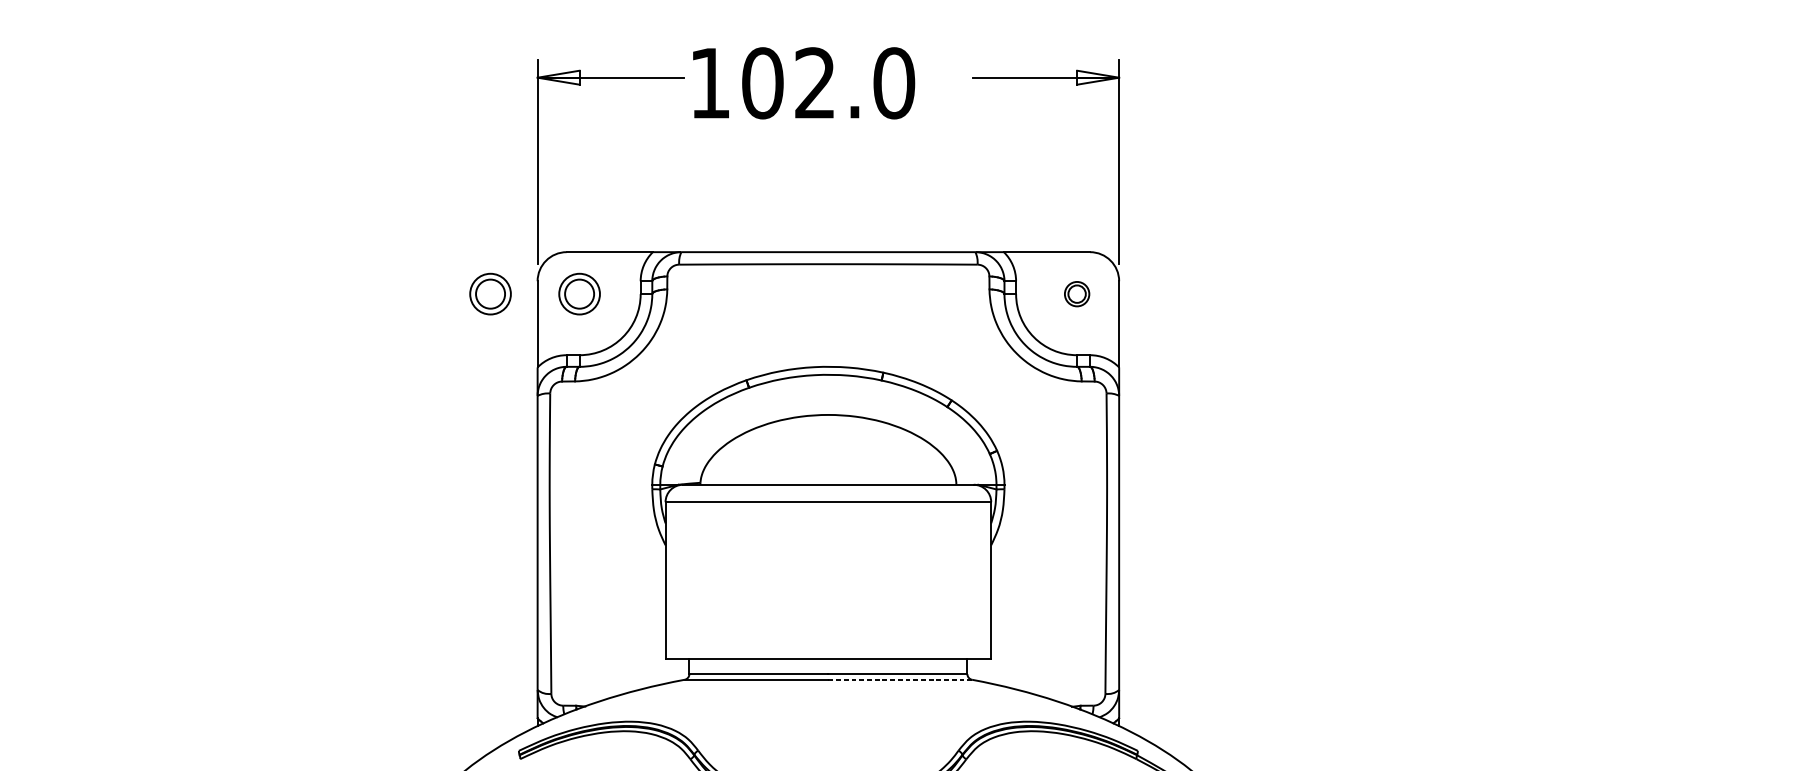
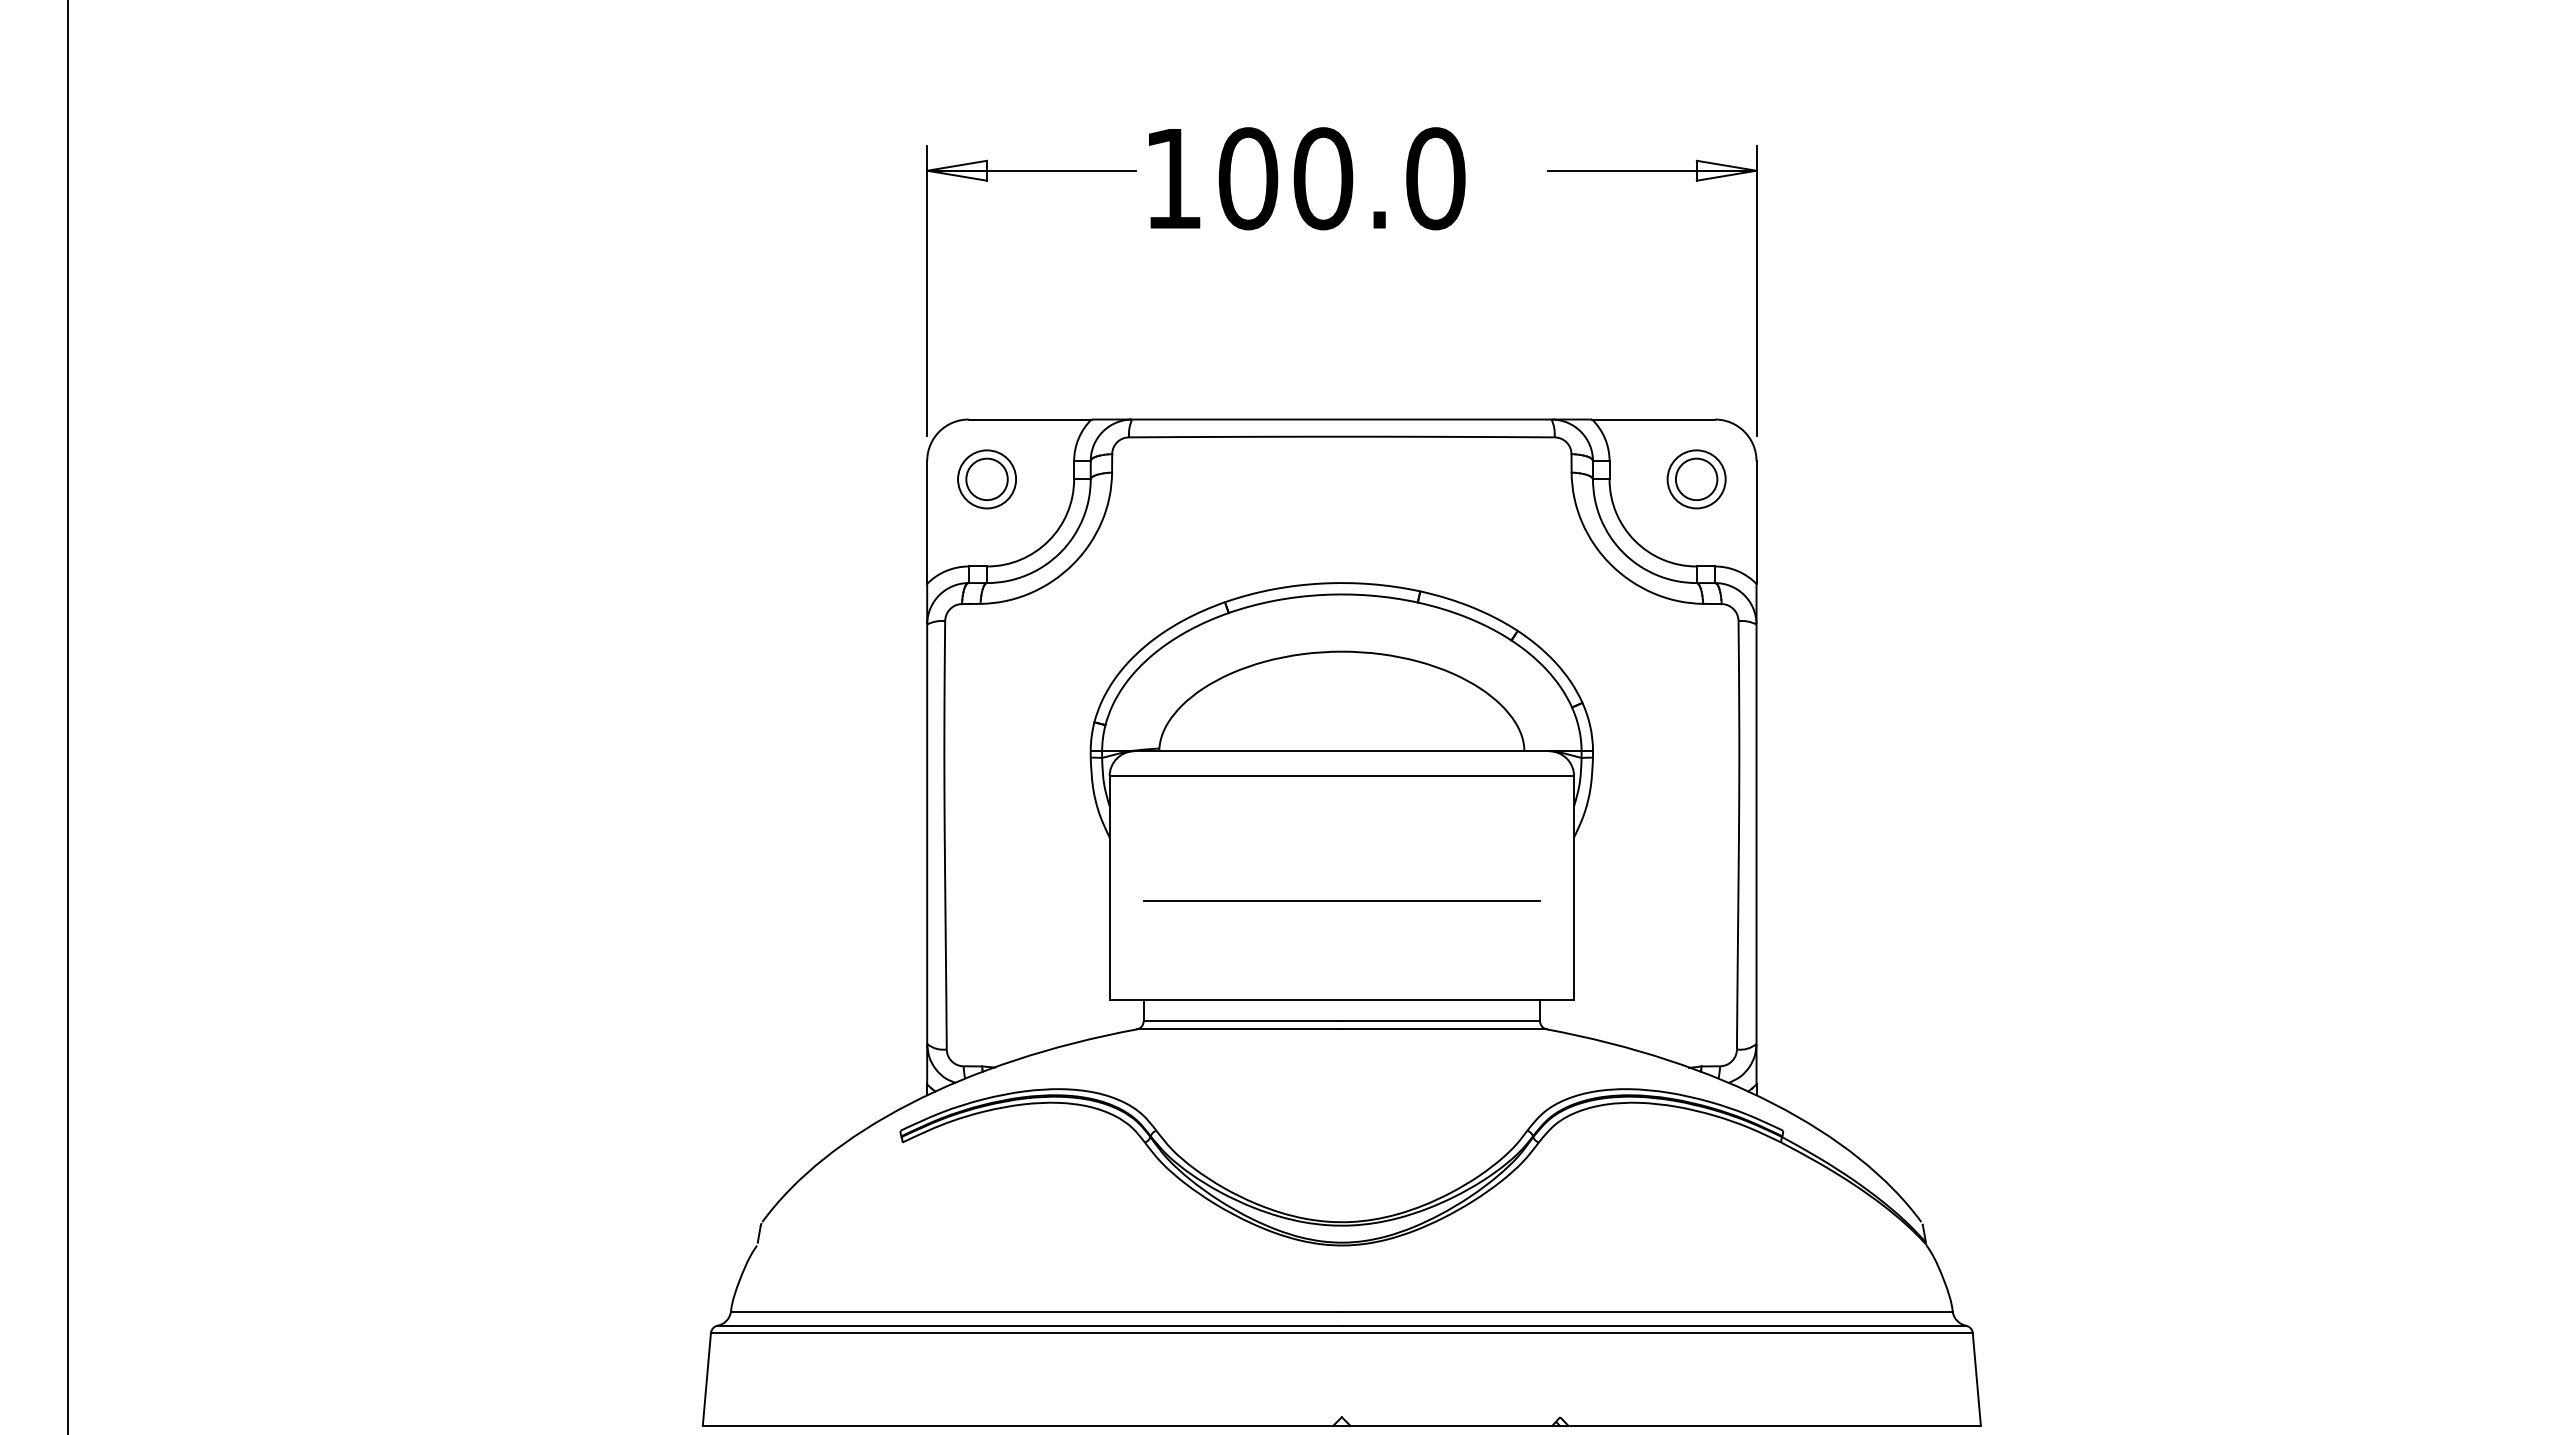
text: (815, 83) -> (1323, 178), 102.0 -> 100.0
part: (490, 294) -> (859, 479), removed
part: (1077, 294) -> (1696, 479), size x1.67
line: (828, 589) -> (1341, 900), added
line: (899, 679) -> (1443, 1029), dashed -> solid

